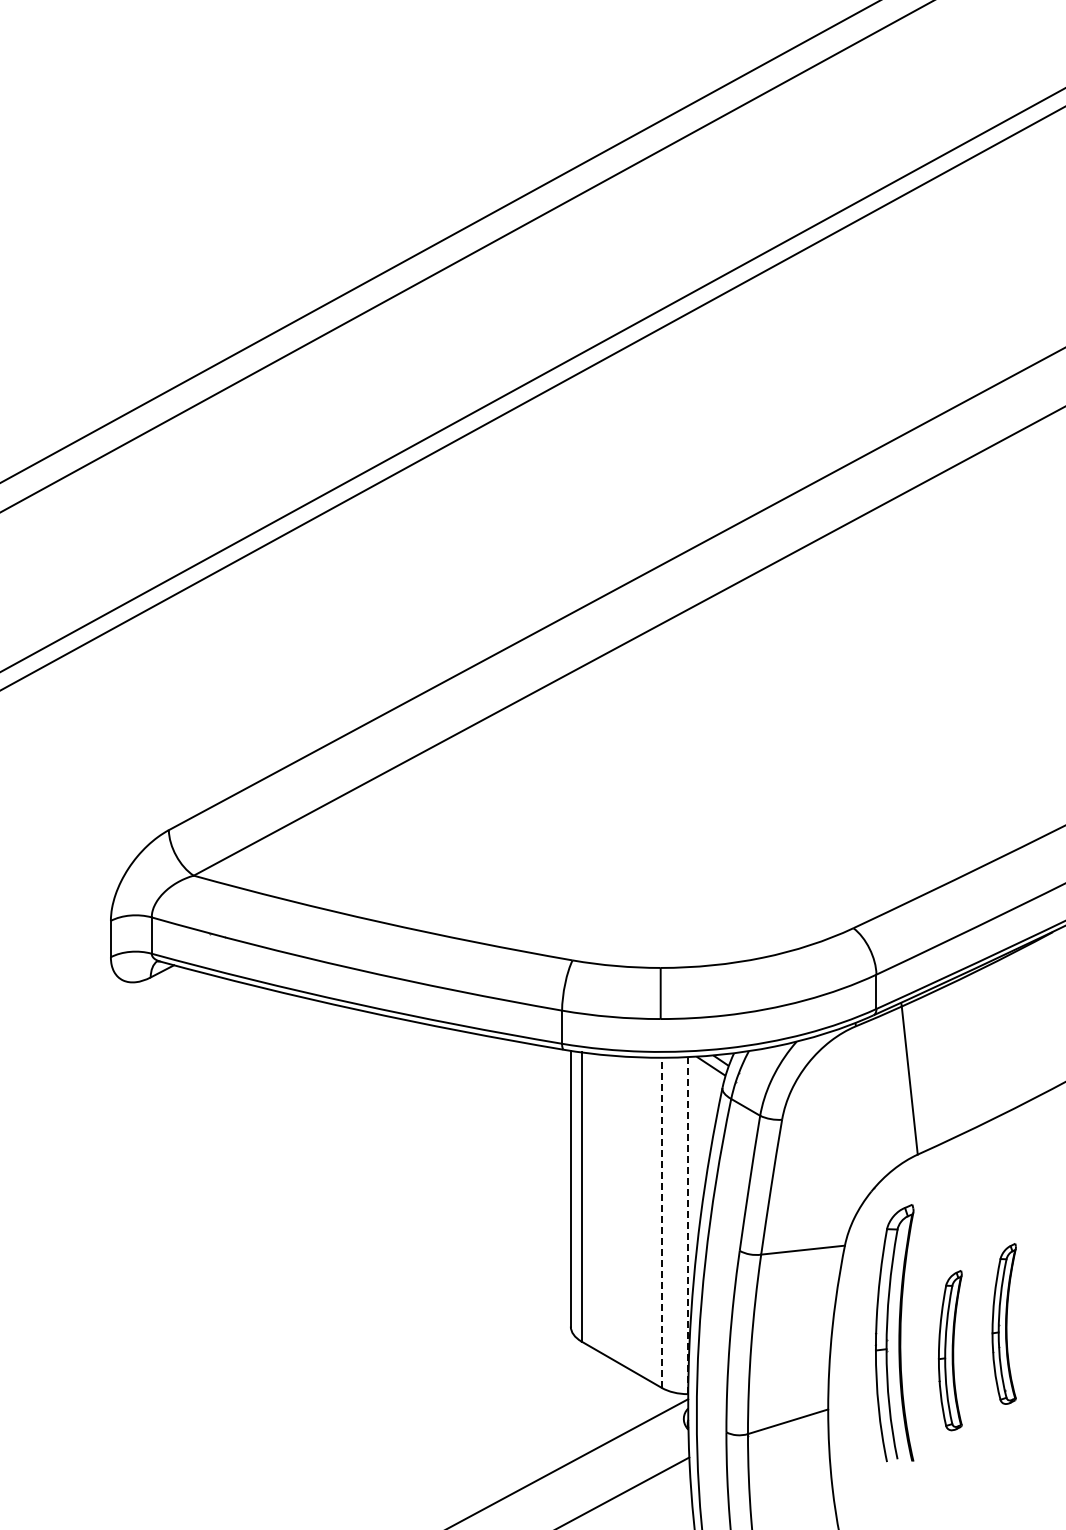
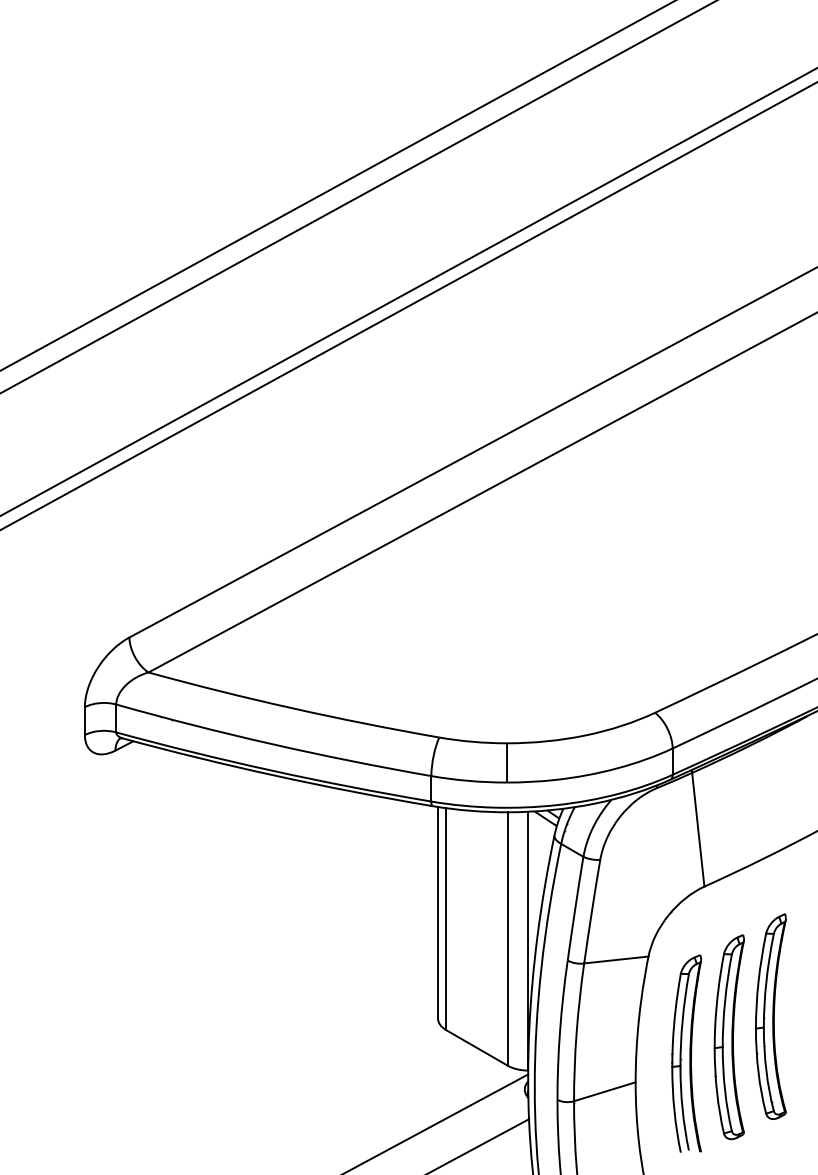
line: (661, 1222) -> (507, 938), dashed -> solid
line: (687, 1226) -> (527, 941), dashed -> solid
part: (1003, 1323) -> (770, 1016), size x1.67
part: (894, 1333) -> (686, 1053), moved
part: (950, 1350) -> (729, 1037), size x1.67

